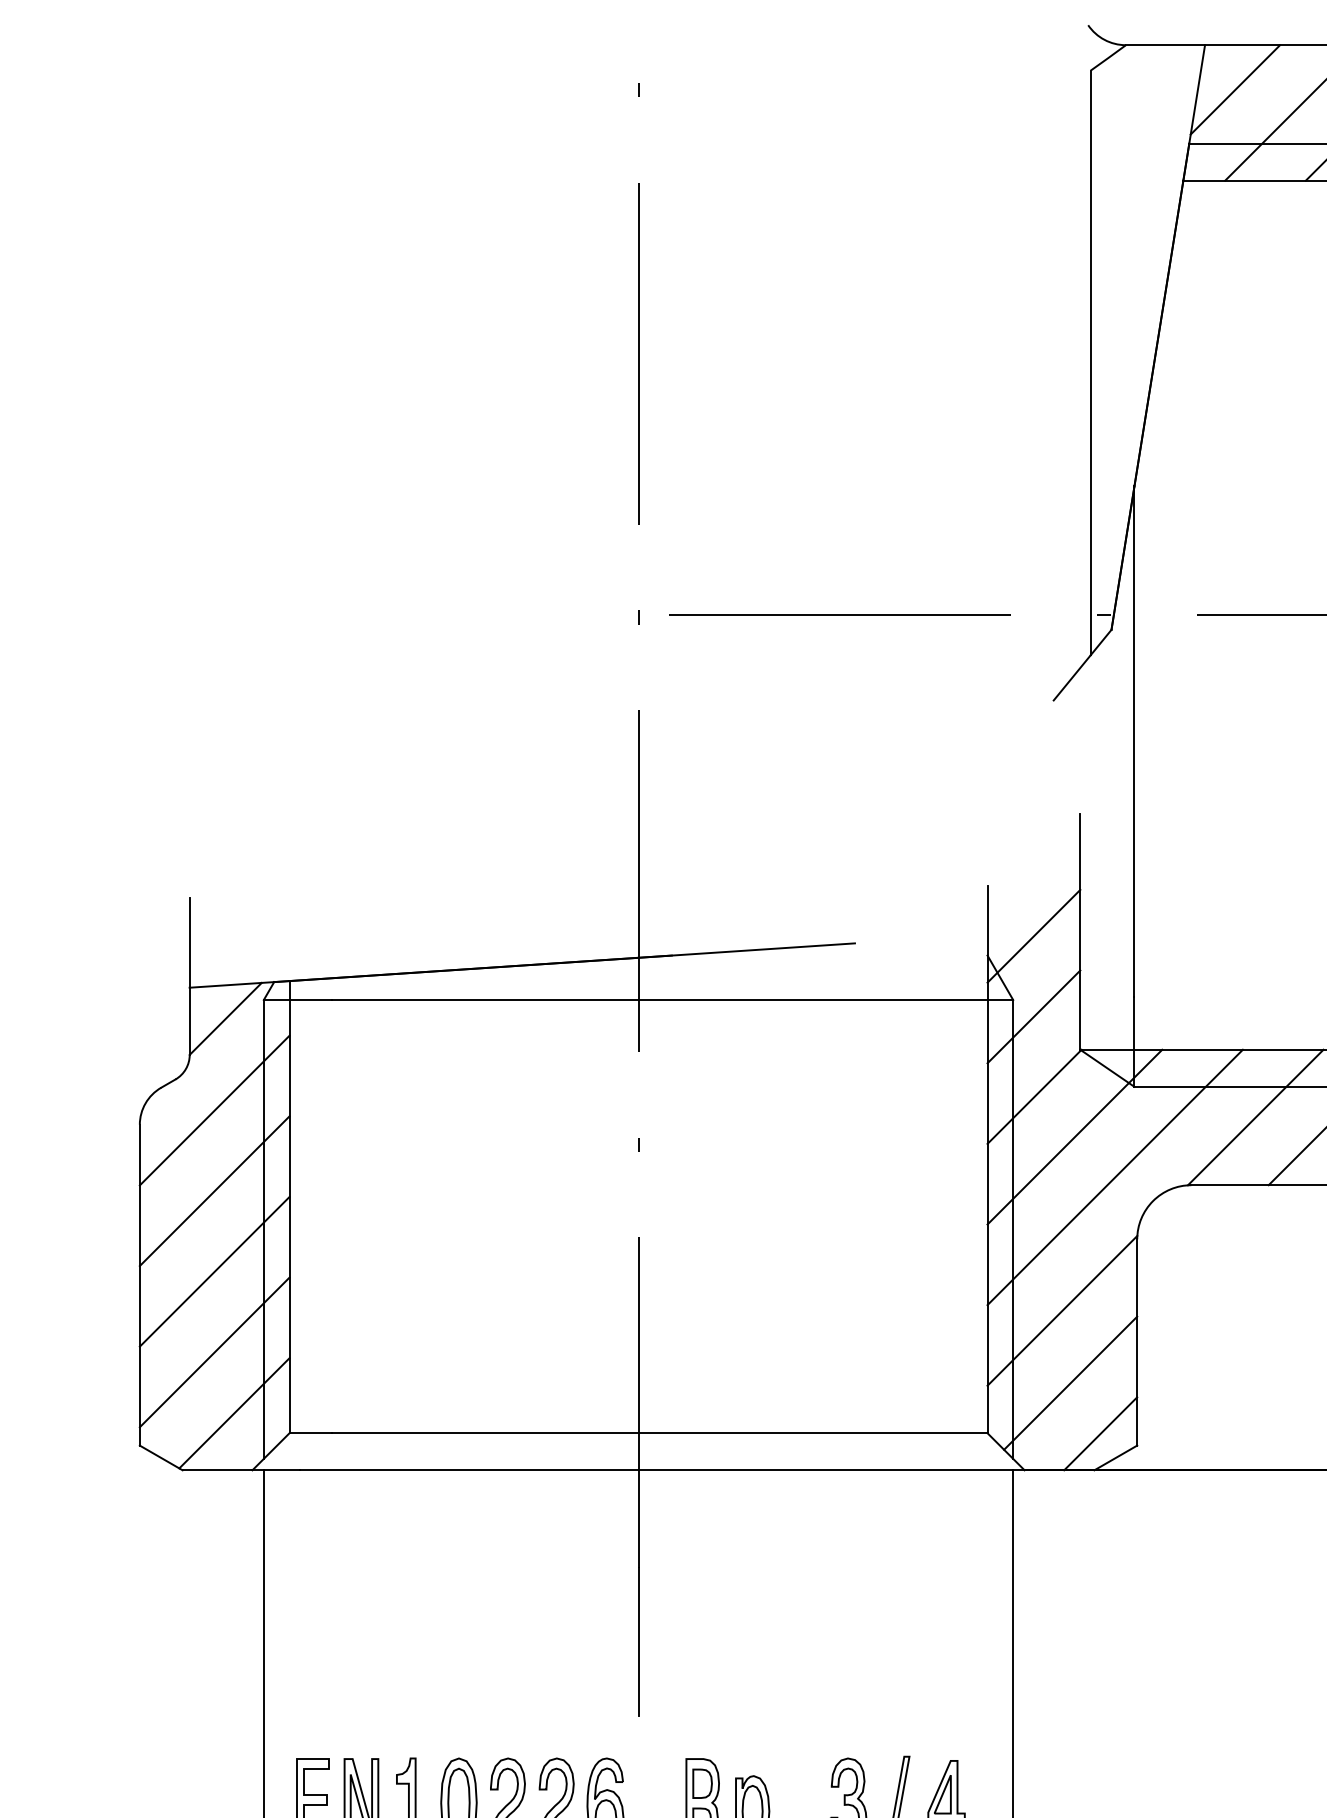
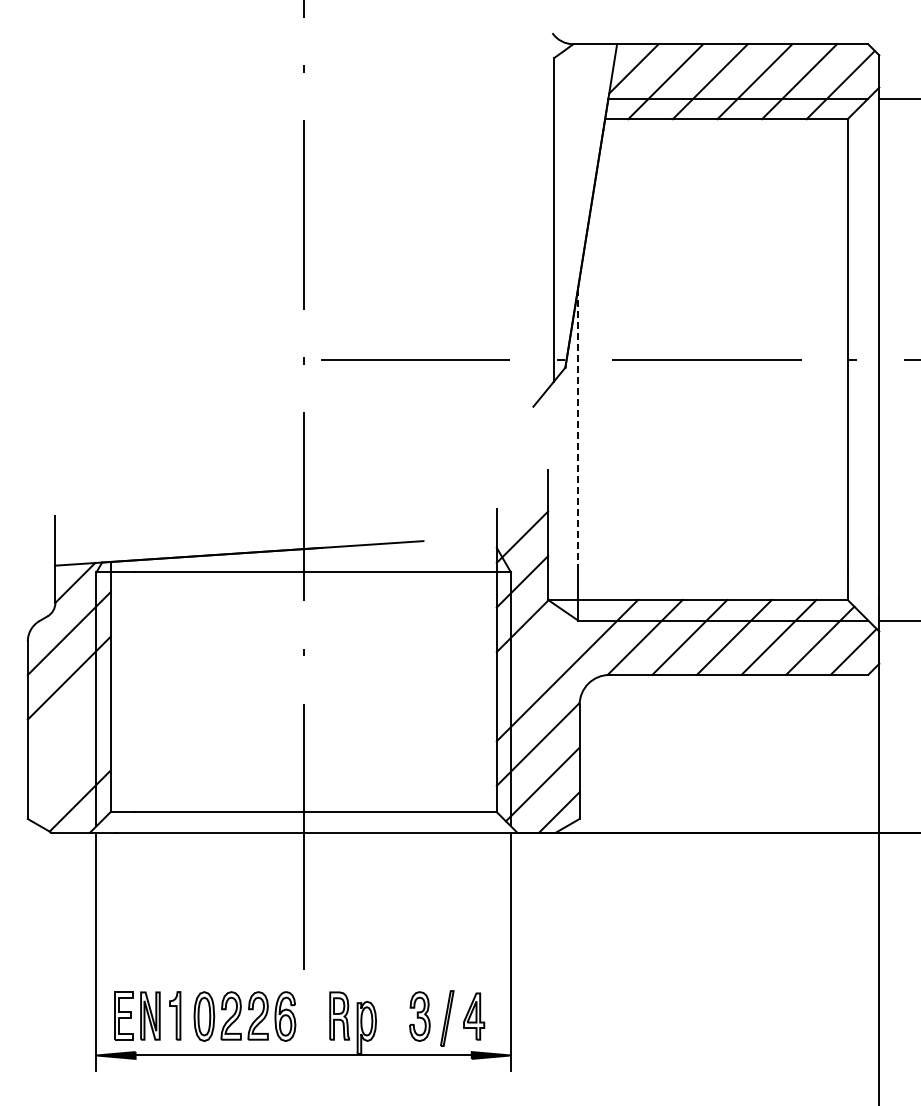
line: (1135, 739) -> (578, 428), solid -> dashed
line: (1073, 1135) -> (544, 647), removed
line: (213, 1271) -> (68, 722), removed
line: (213, 1352) -> (68, 767), removed

